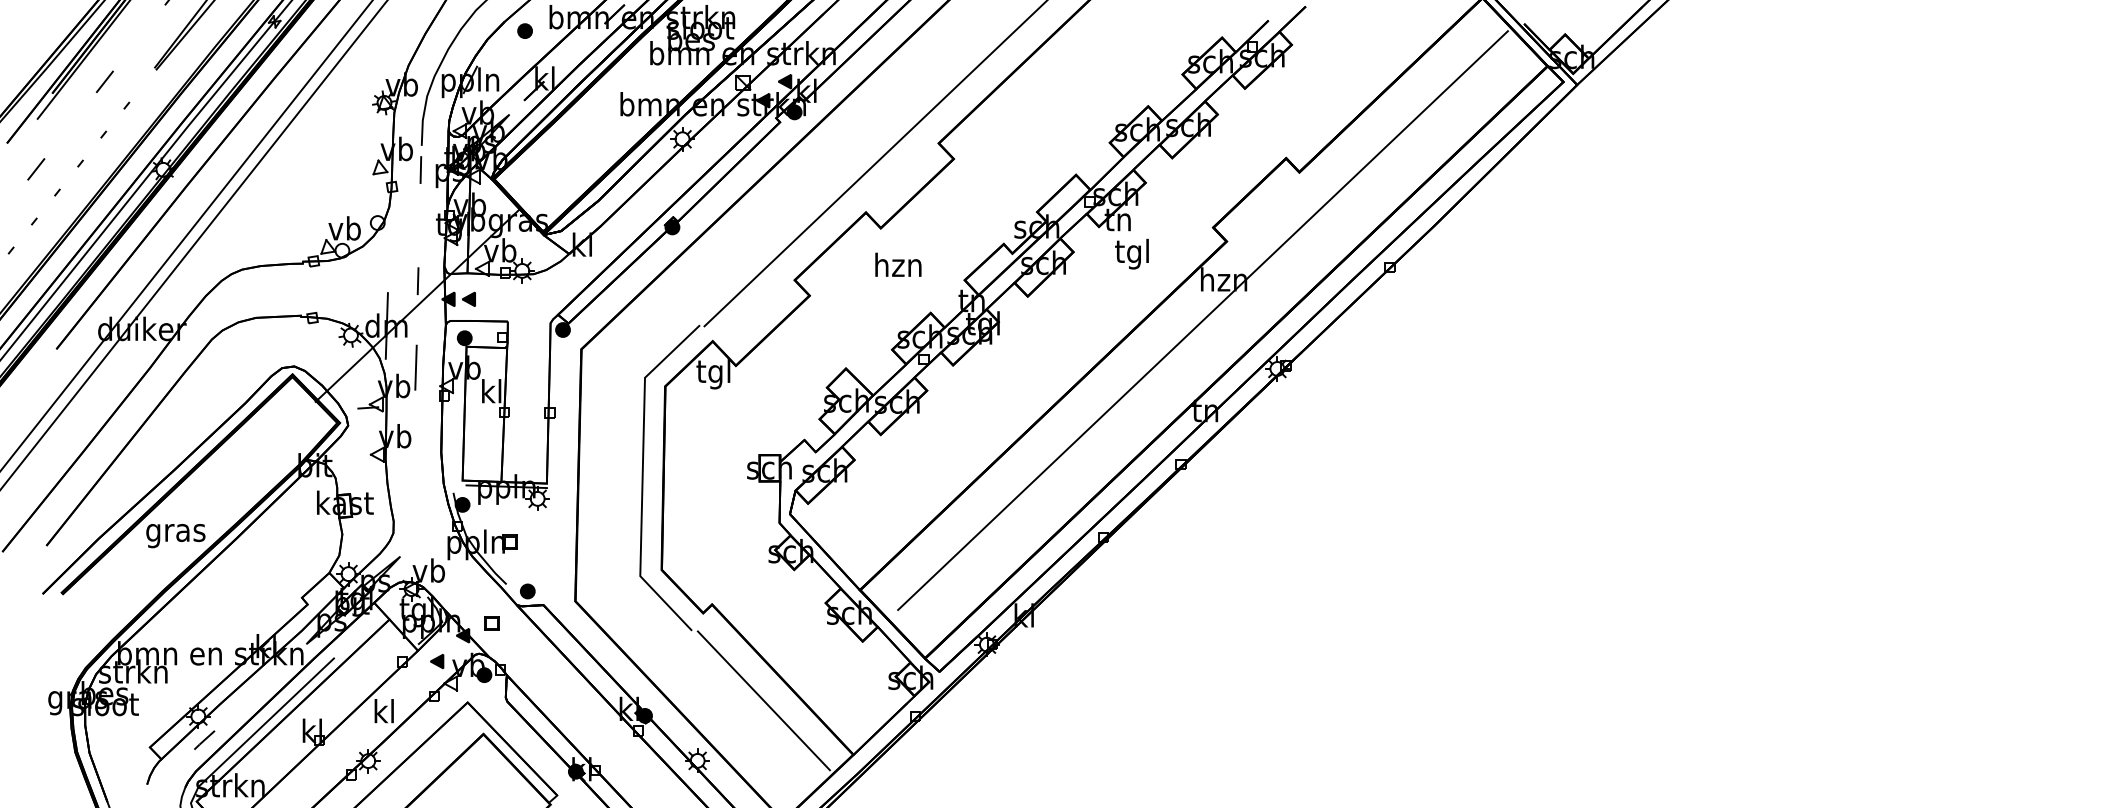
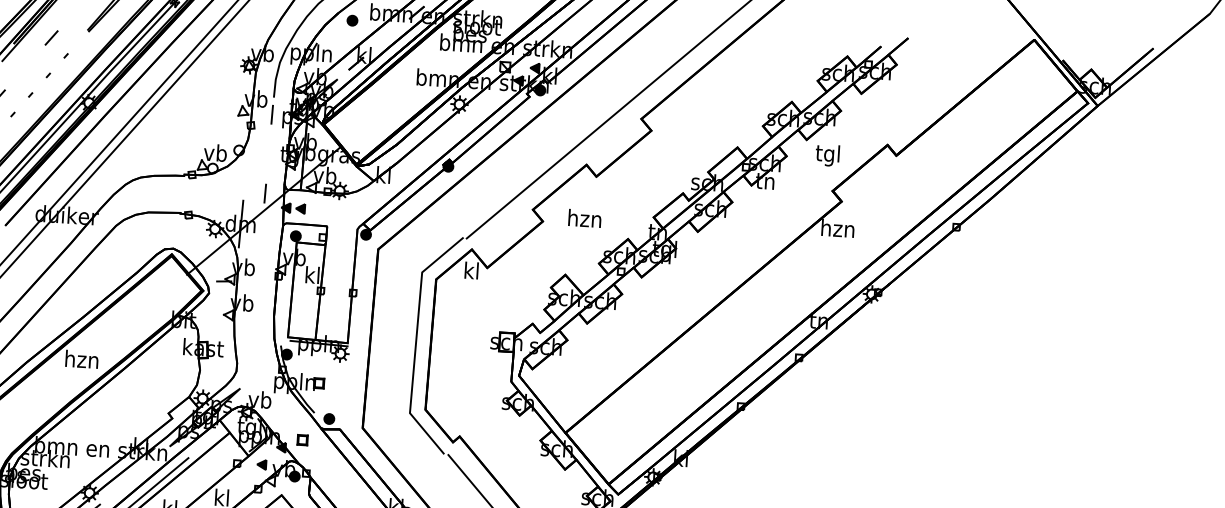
text: (1131, 253) -> (827, 155), moved
text: (898, 264) -> (585, 218), moved
line: (1202, 320) -> (820, 256), removed
line: (415, 367) -> (259, 254), removed
text: (713, 373) -> (471, 272), tgl -> kl
text: (175, 532) -> (81, 361), gras -> hzn

